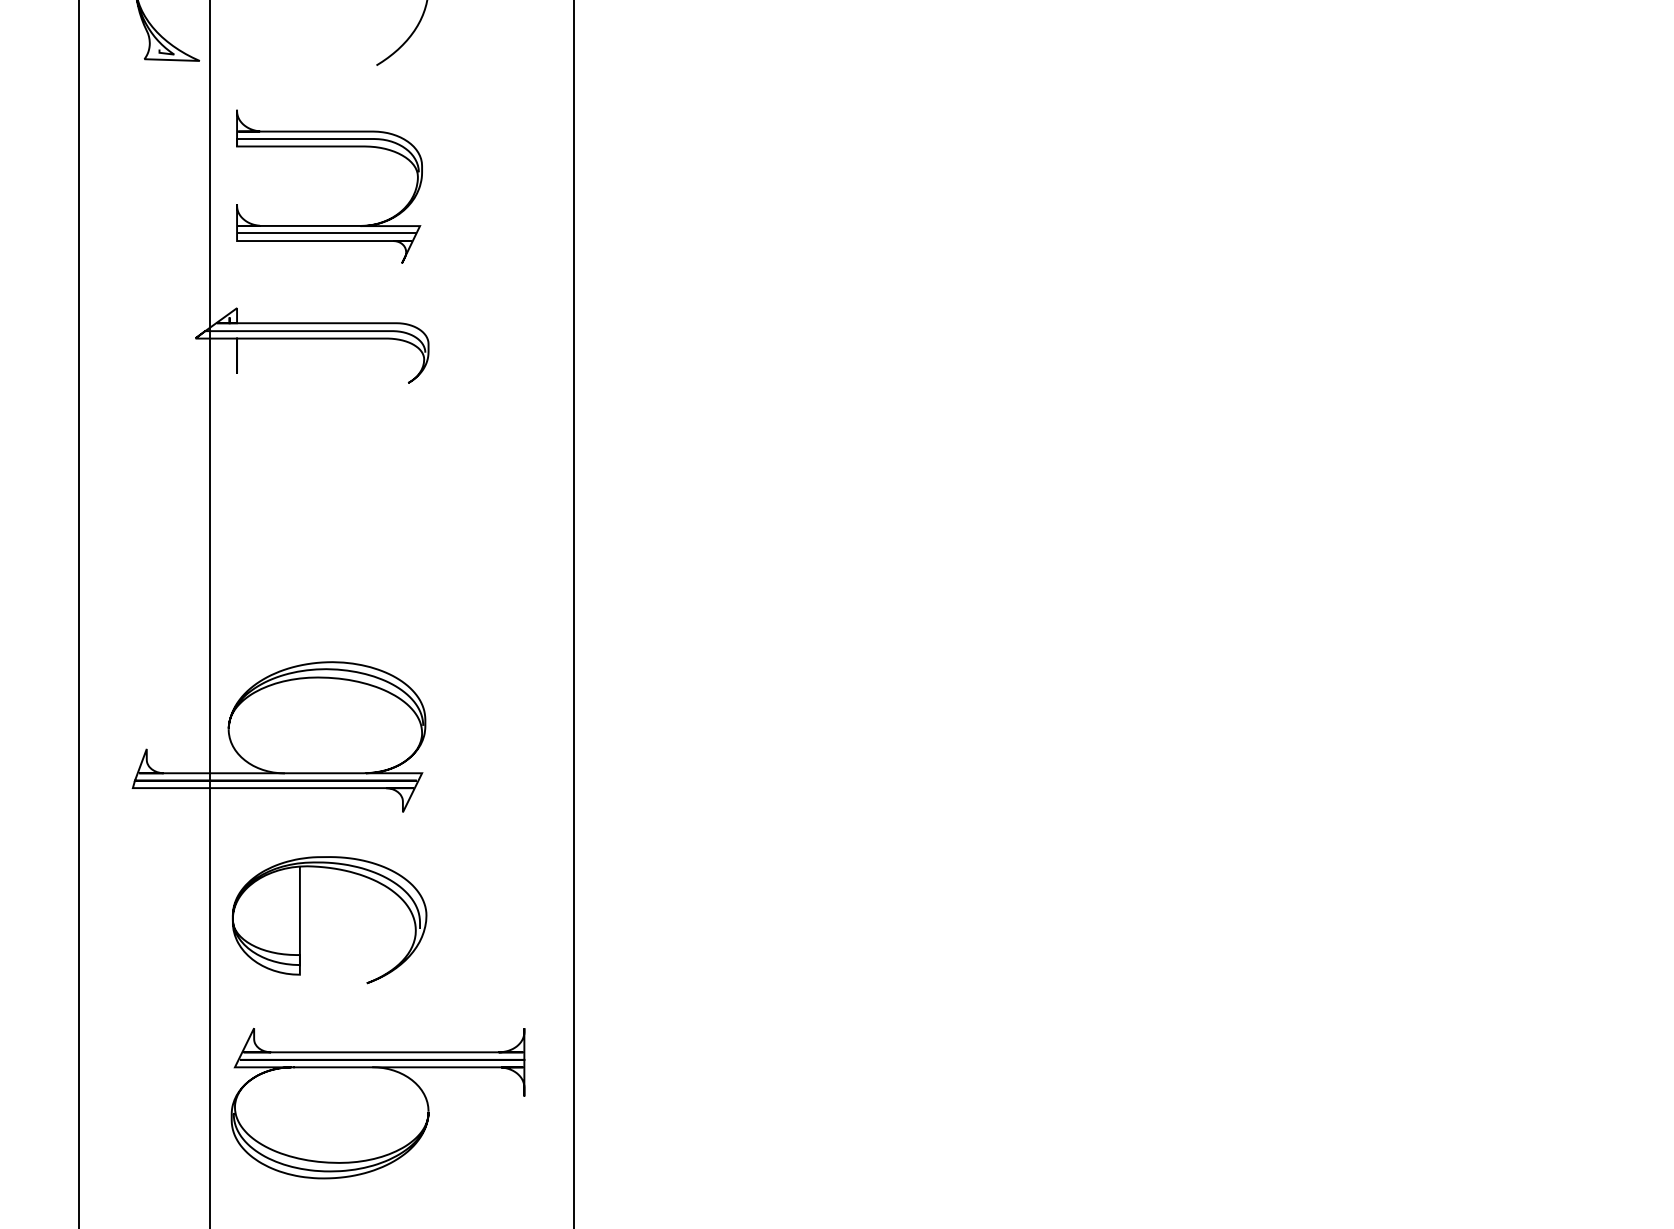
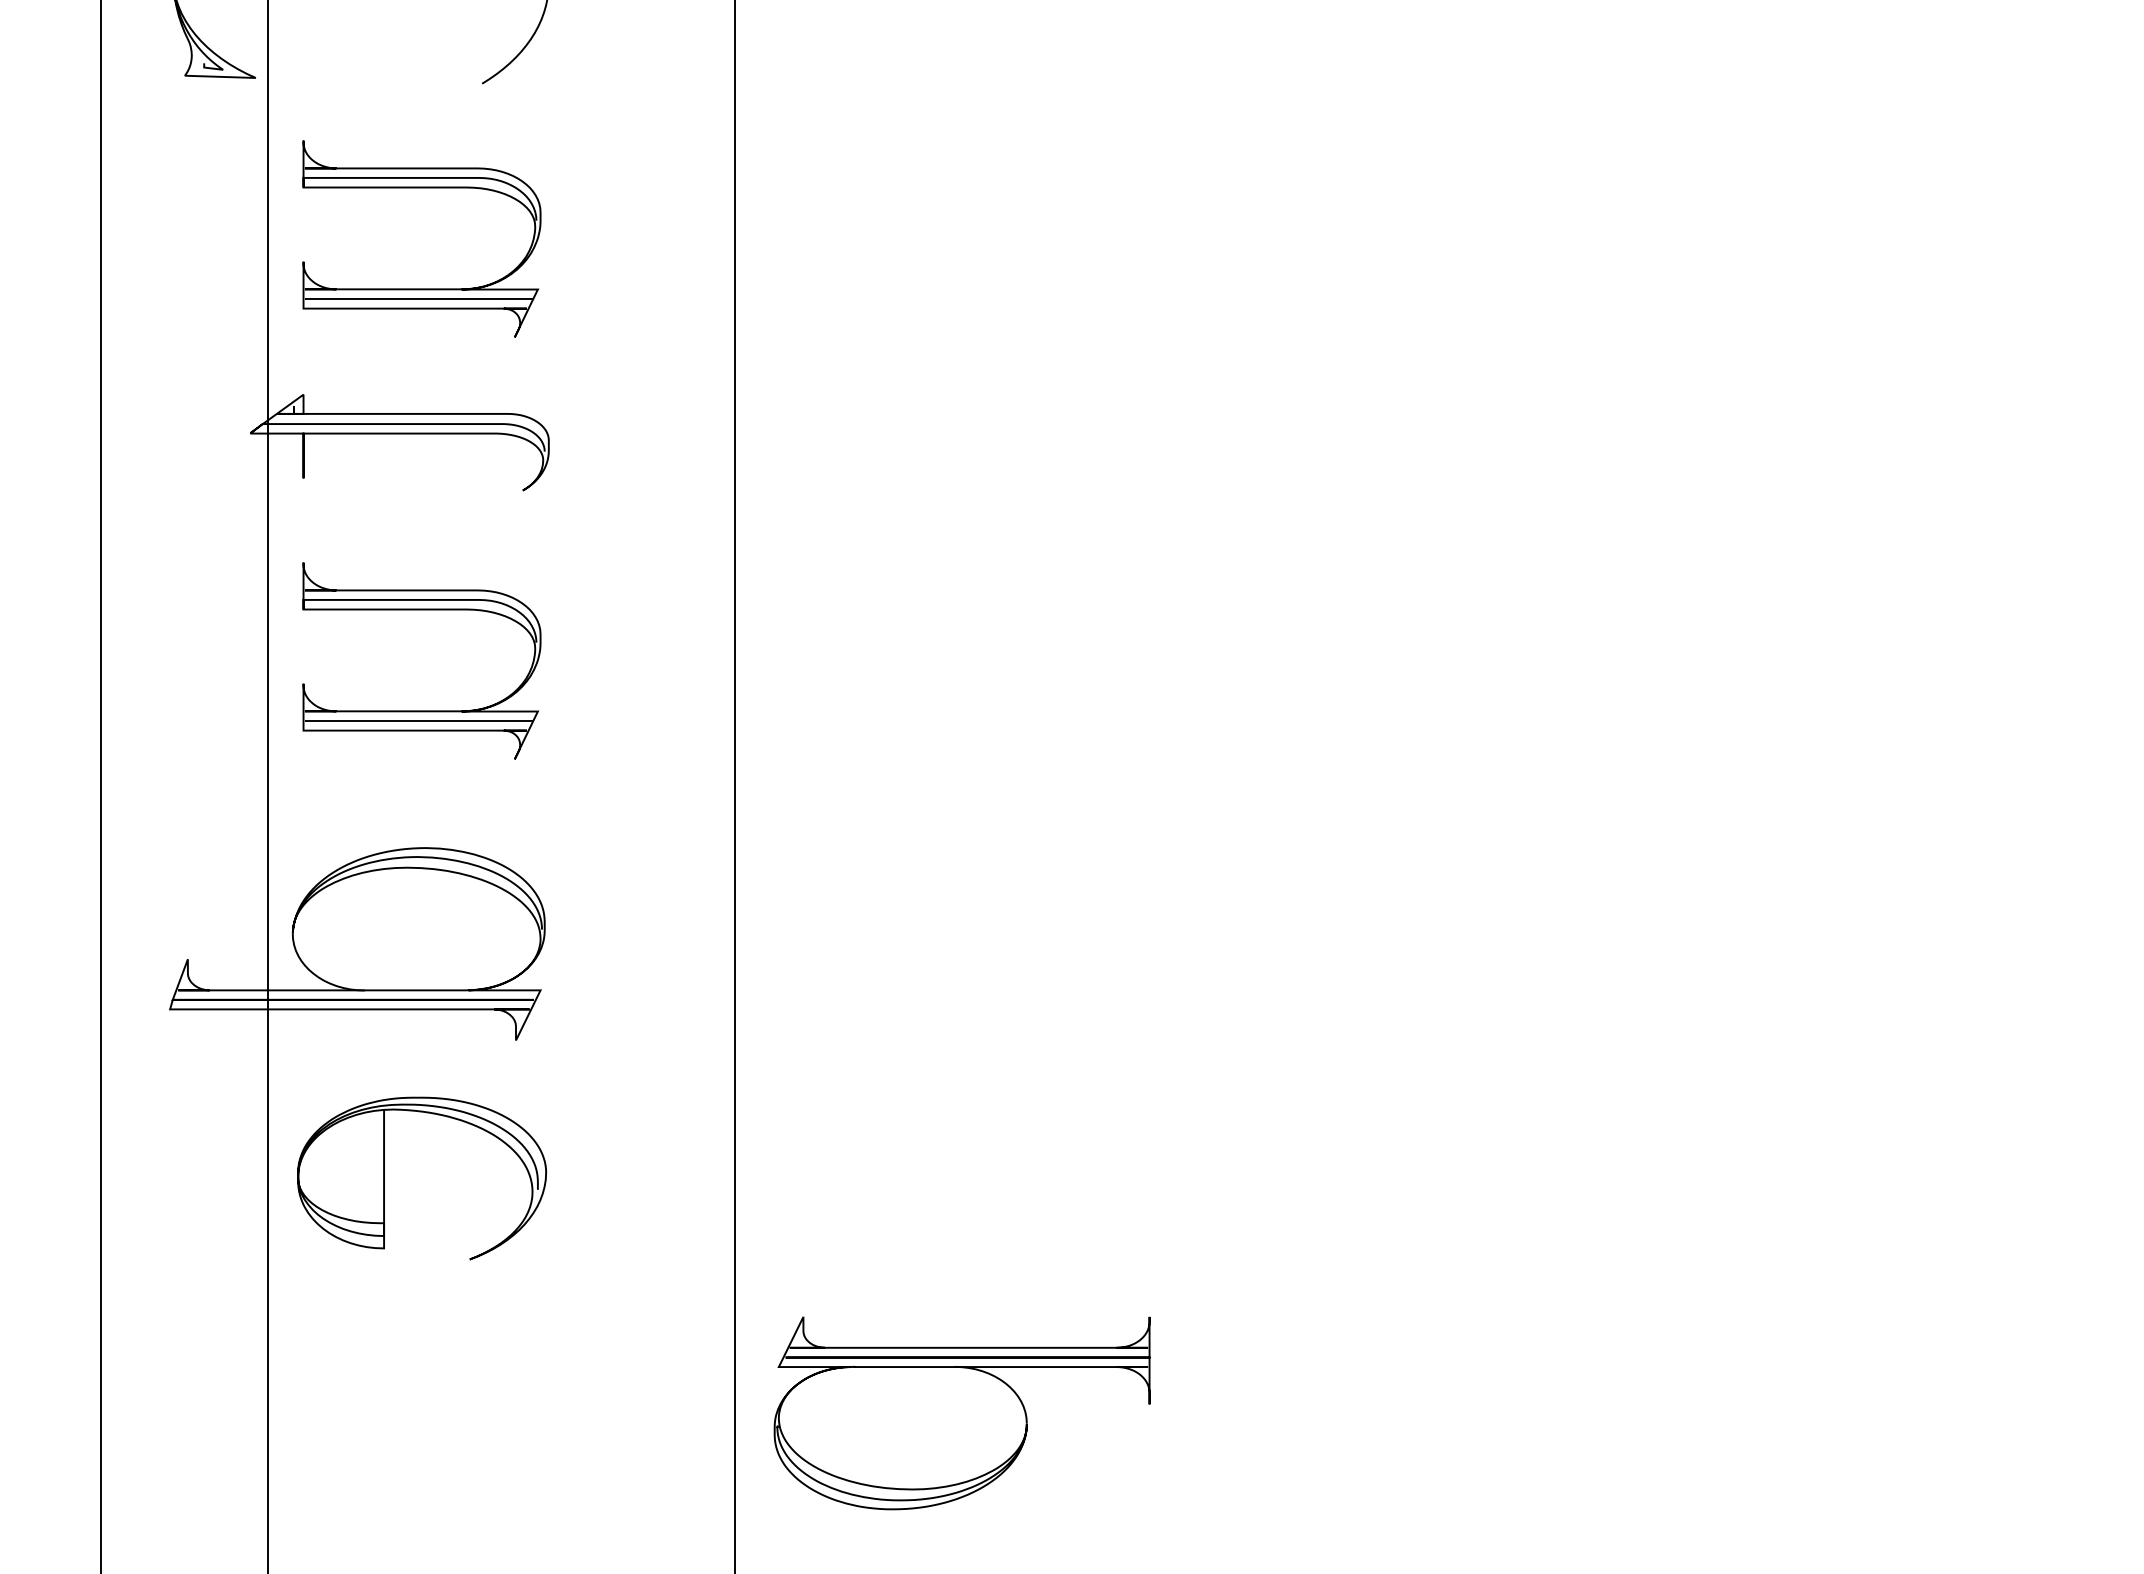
part: (329, 476) -> (421, 610), added
part: (377, 1103) -> (961, 1413), moved

